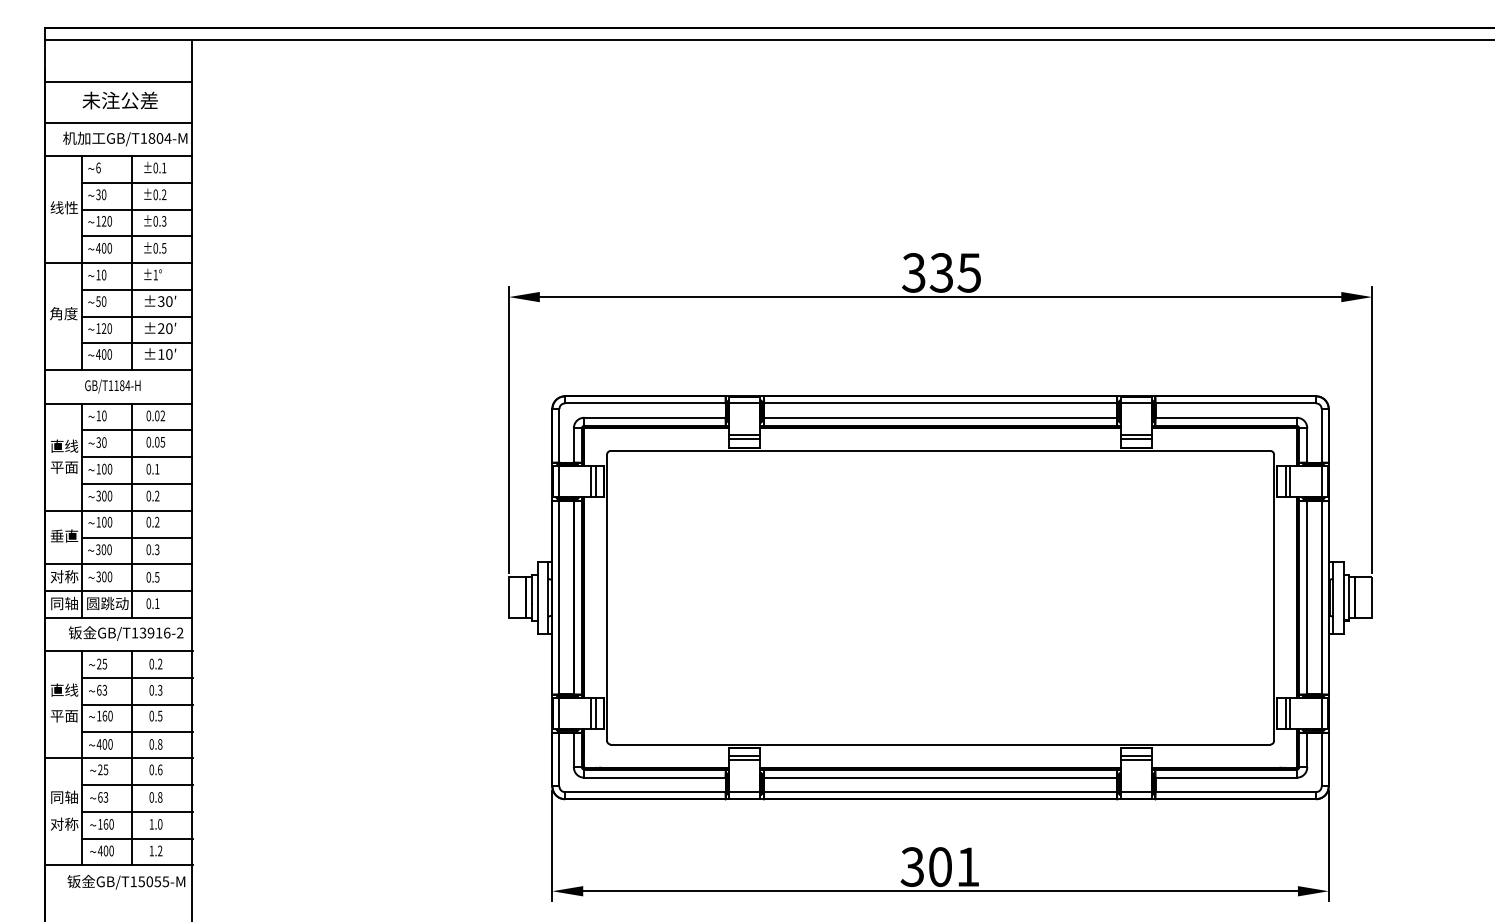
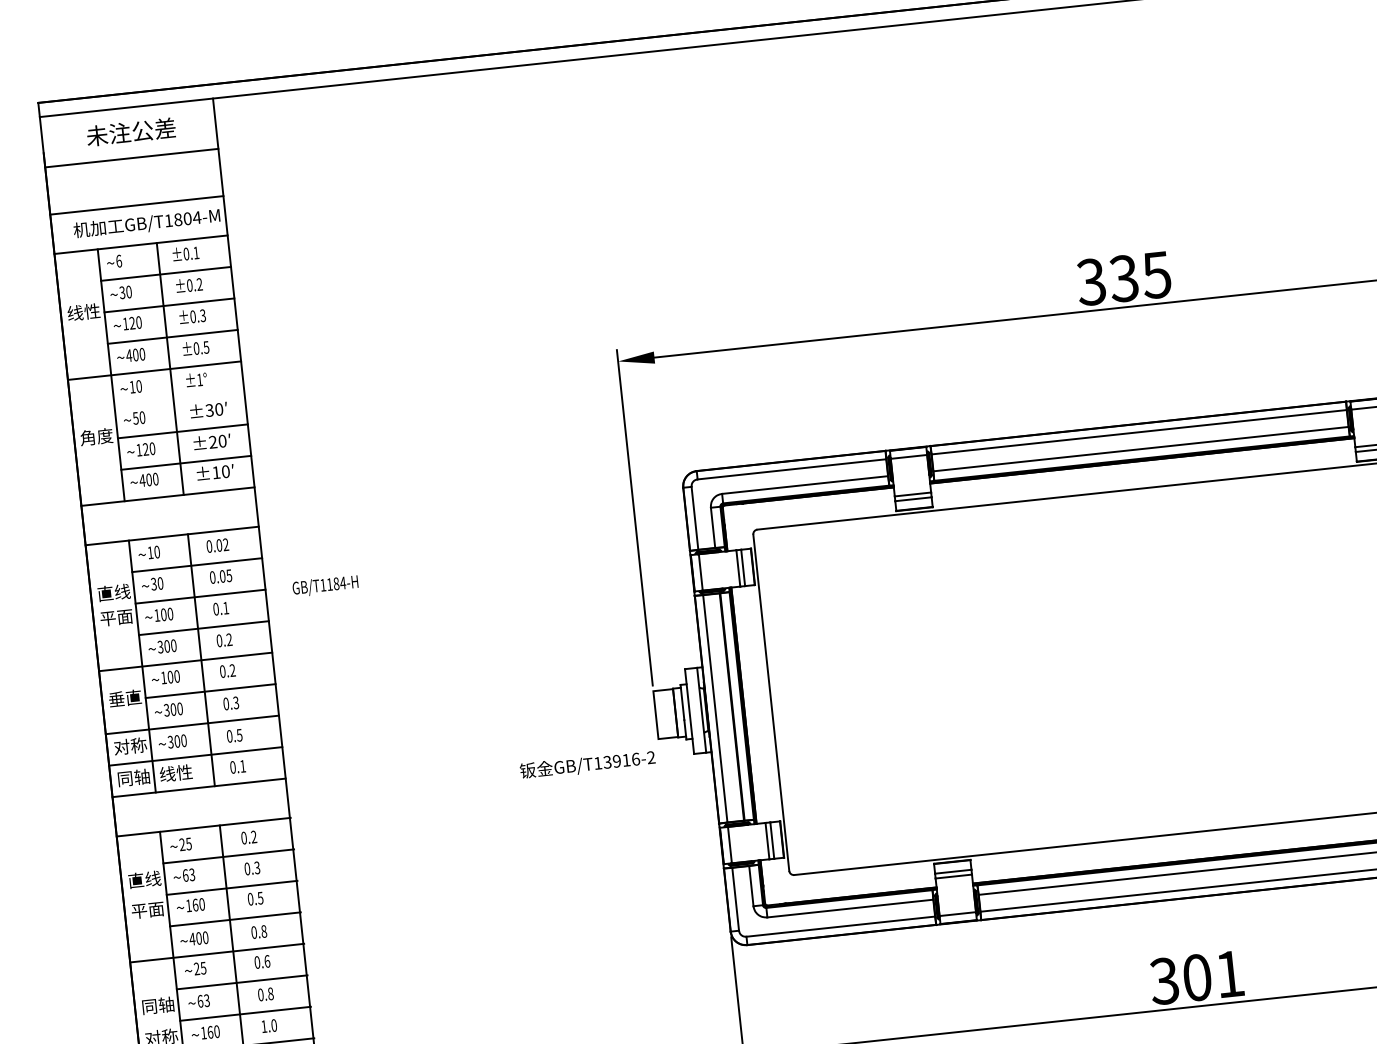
text: (119, 100) -> (130, 132), moved
line: (136, 289) -> (179, 399), removed
text: (112, 386) -> (325, 586), moved
text: (107, 603) -> (184, 772), 圆跳动 -> 线性
text: (125, 633) -> (586, 765), moved

